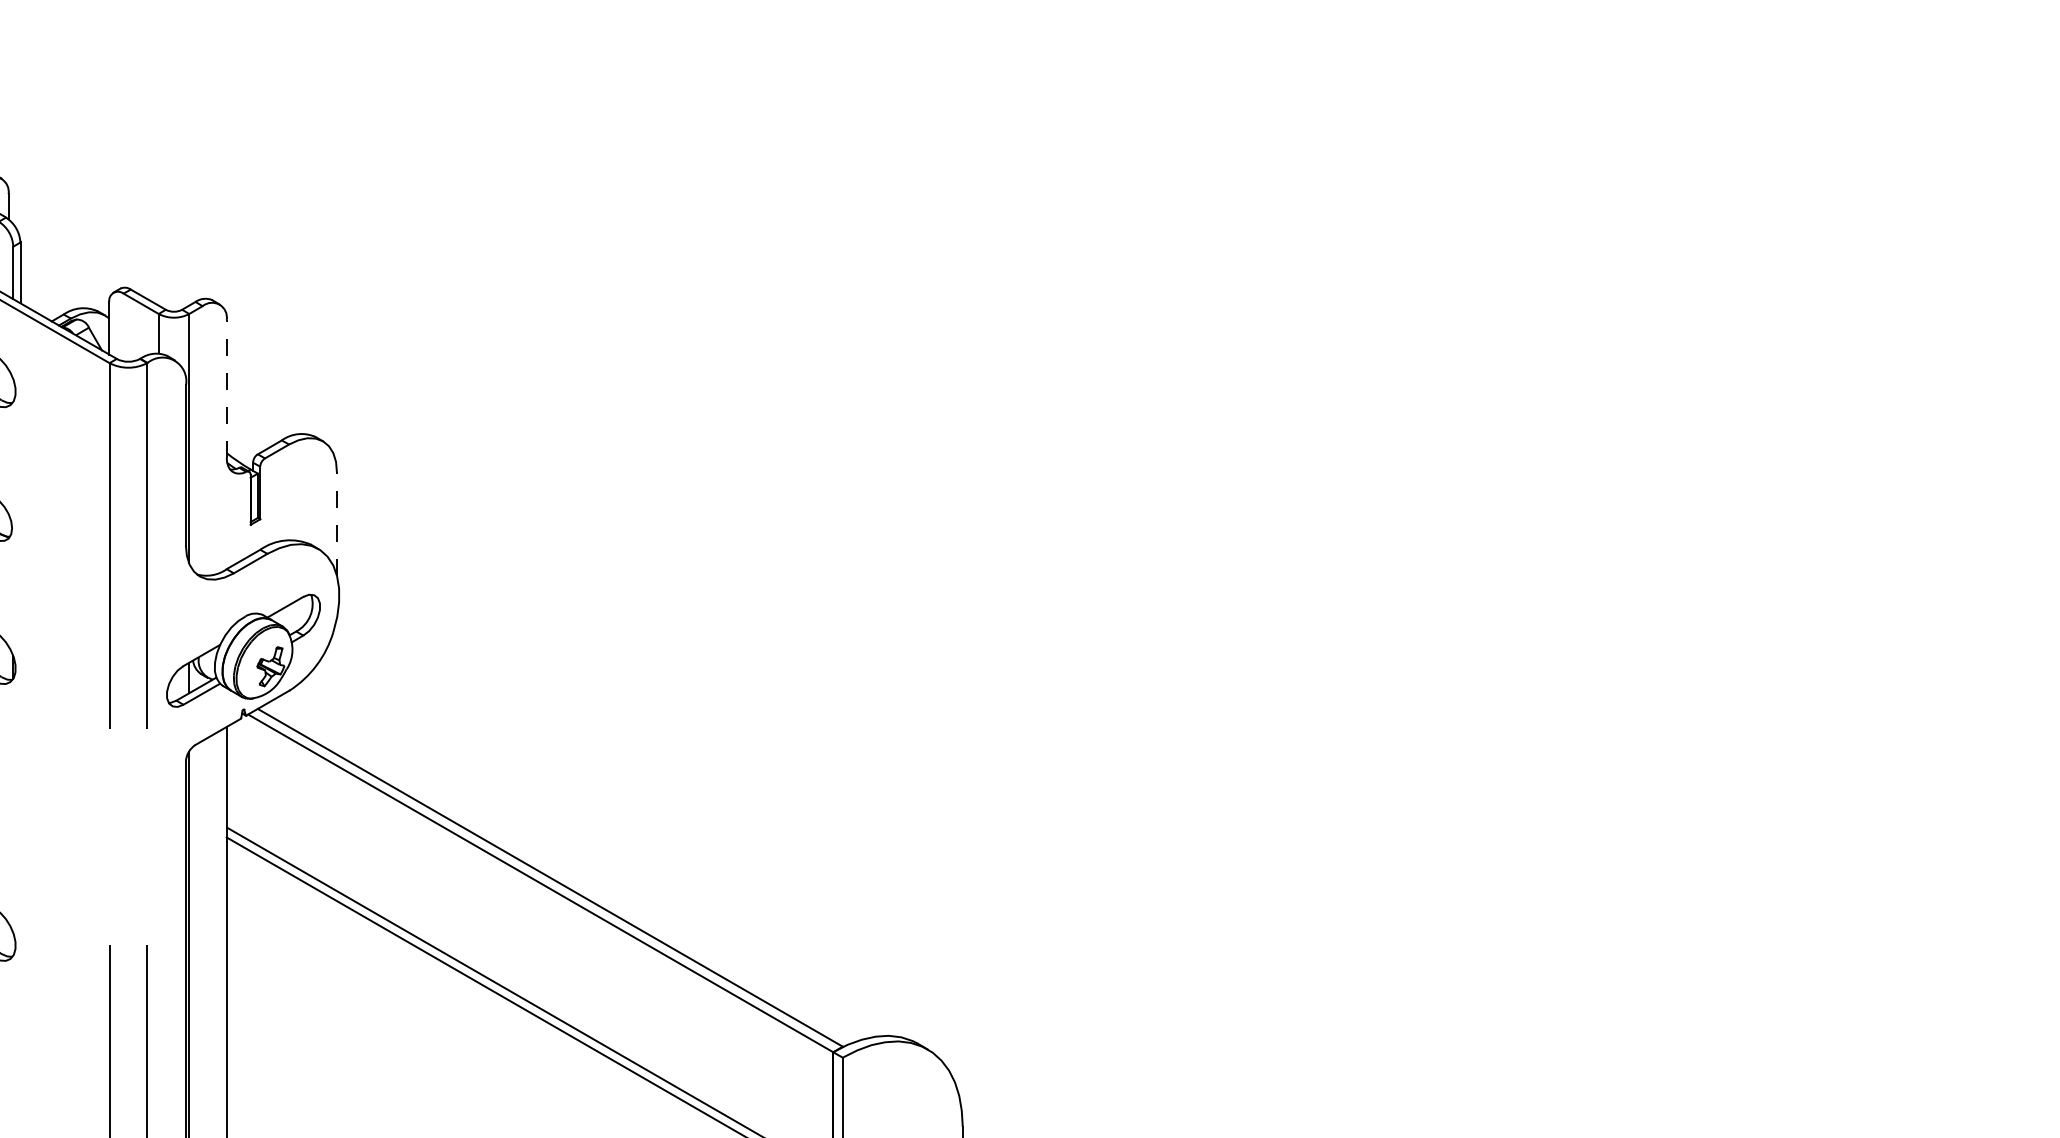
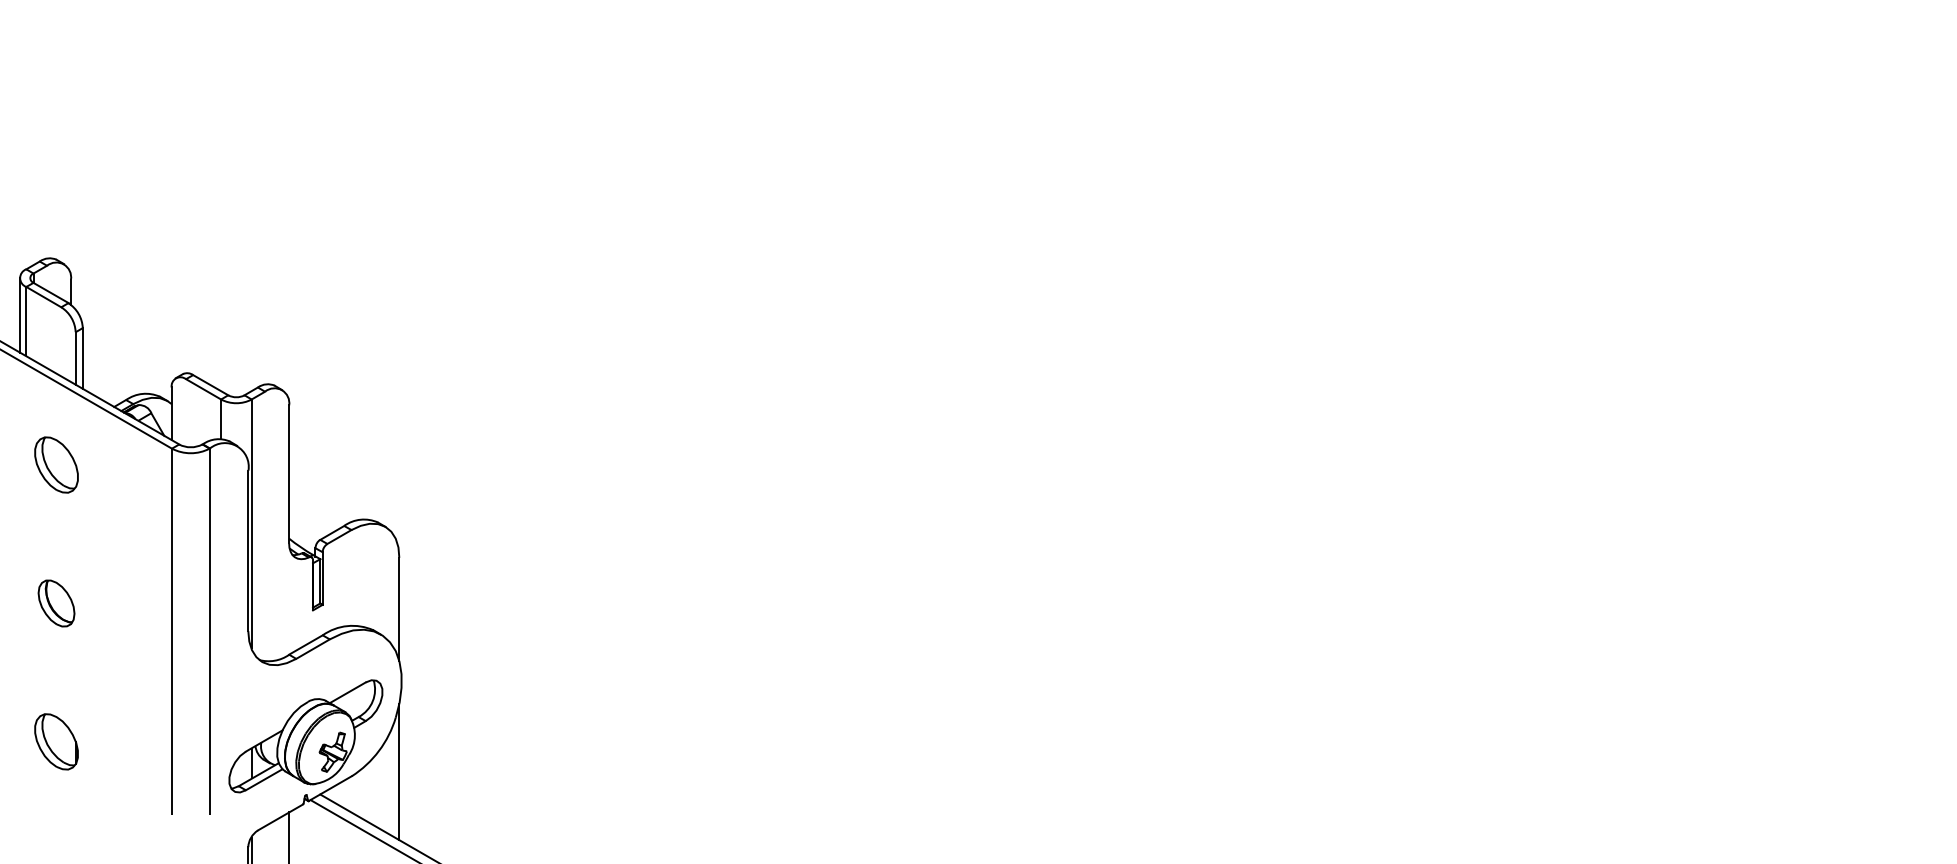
line: (226, 388) -> (288, 474), dashed -> solid
line: (336, 523) -> (398, 609), dashed -> solid
line: (336, 686) -> (398, 772), added

